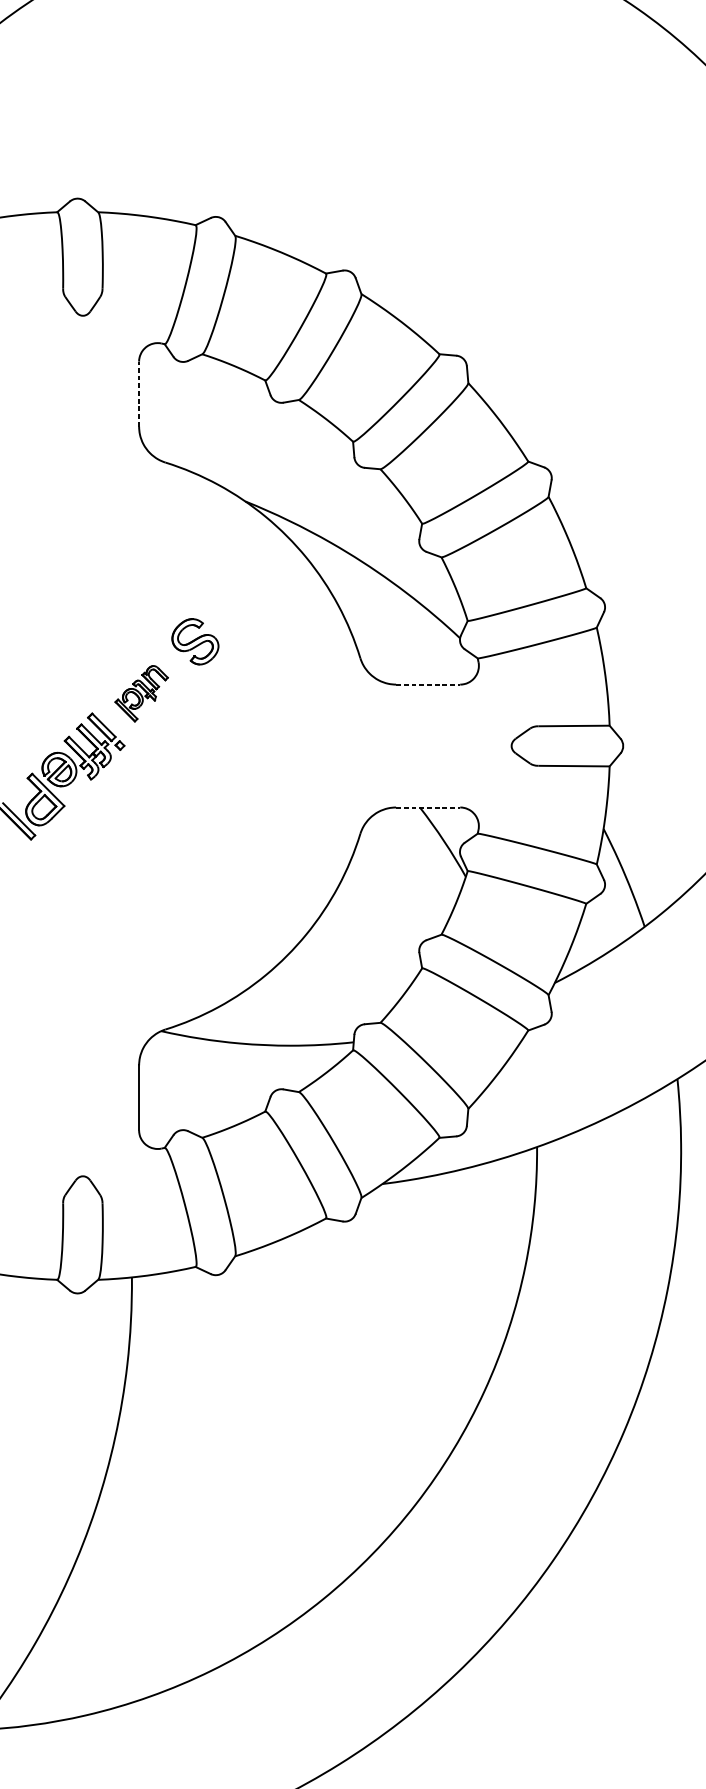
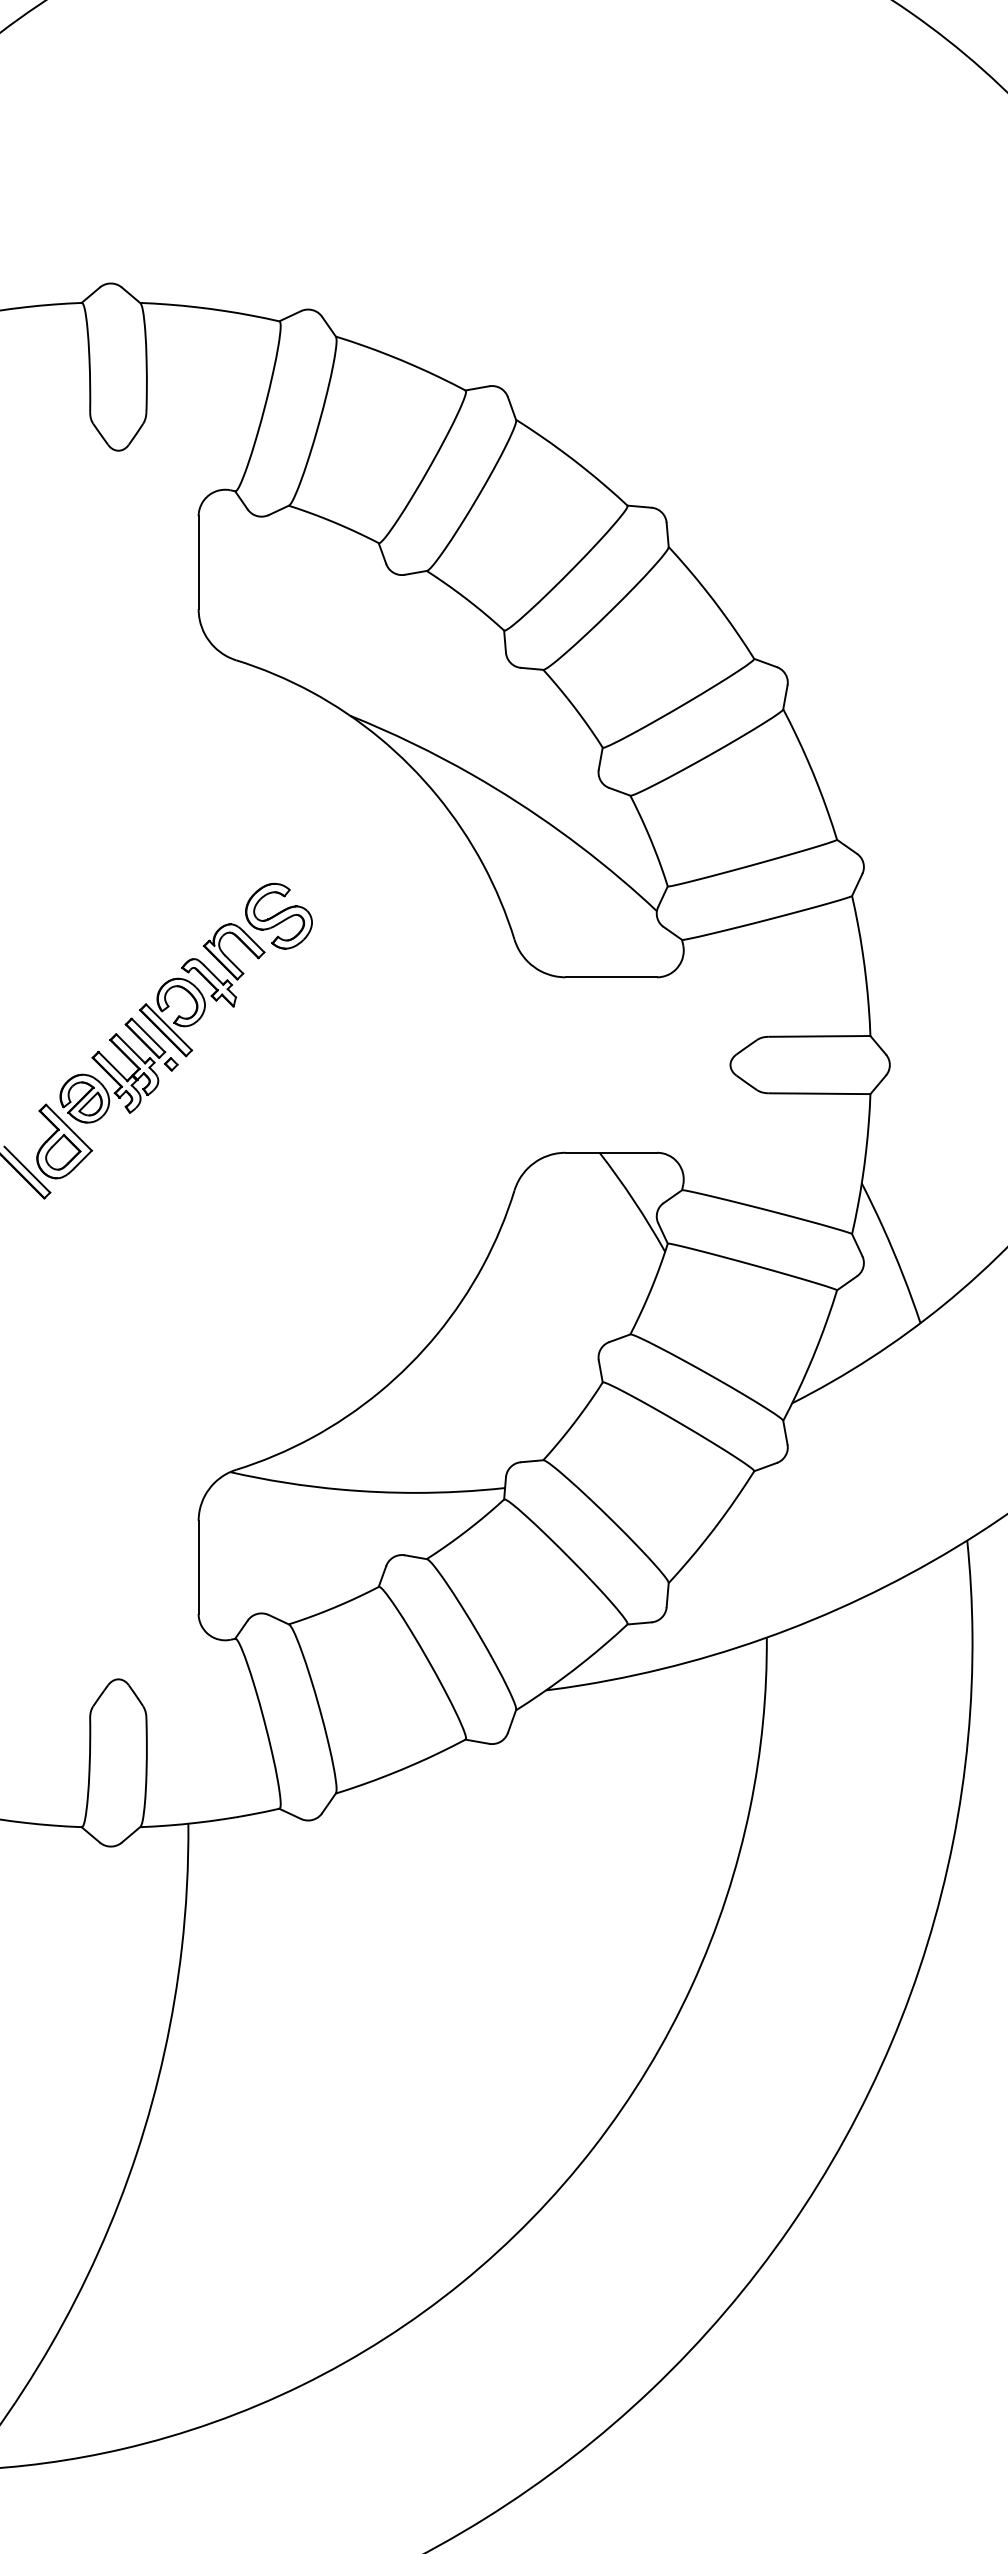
line: (139, 394) -> (198, 562), dashed -> solid
line: (428, 684) -> (611, 977), dashed -> solid
part: (141, 693) -> (202, 990), size x1.67
line: (428, 807) -> (611, 1152), dashed -> solid

